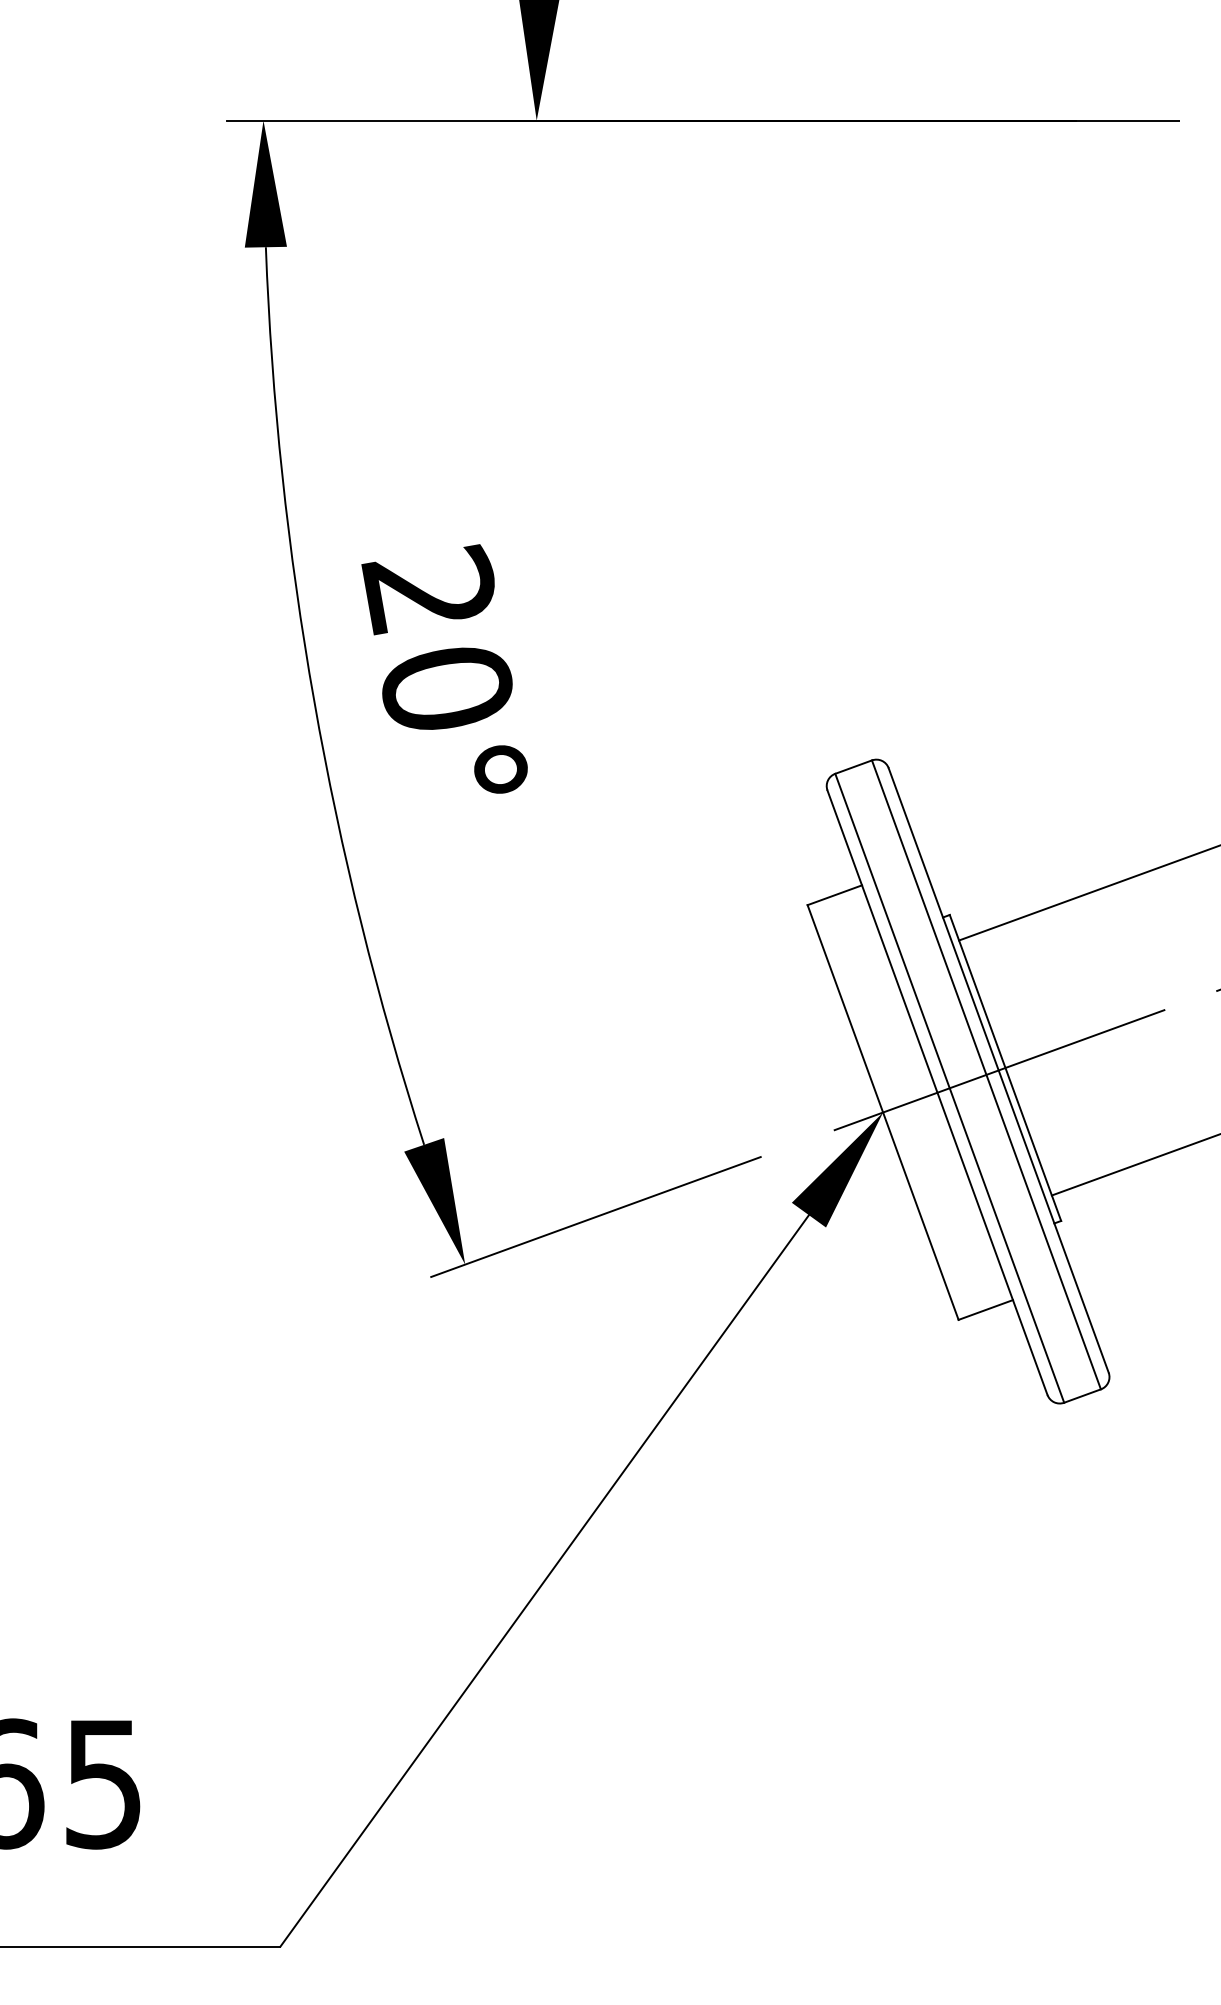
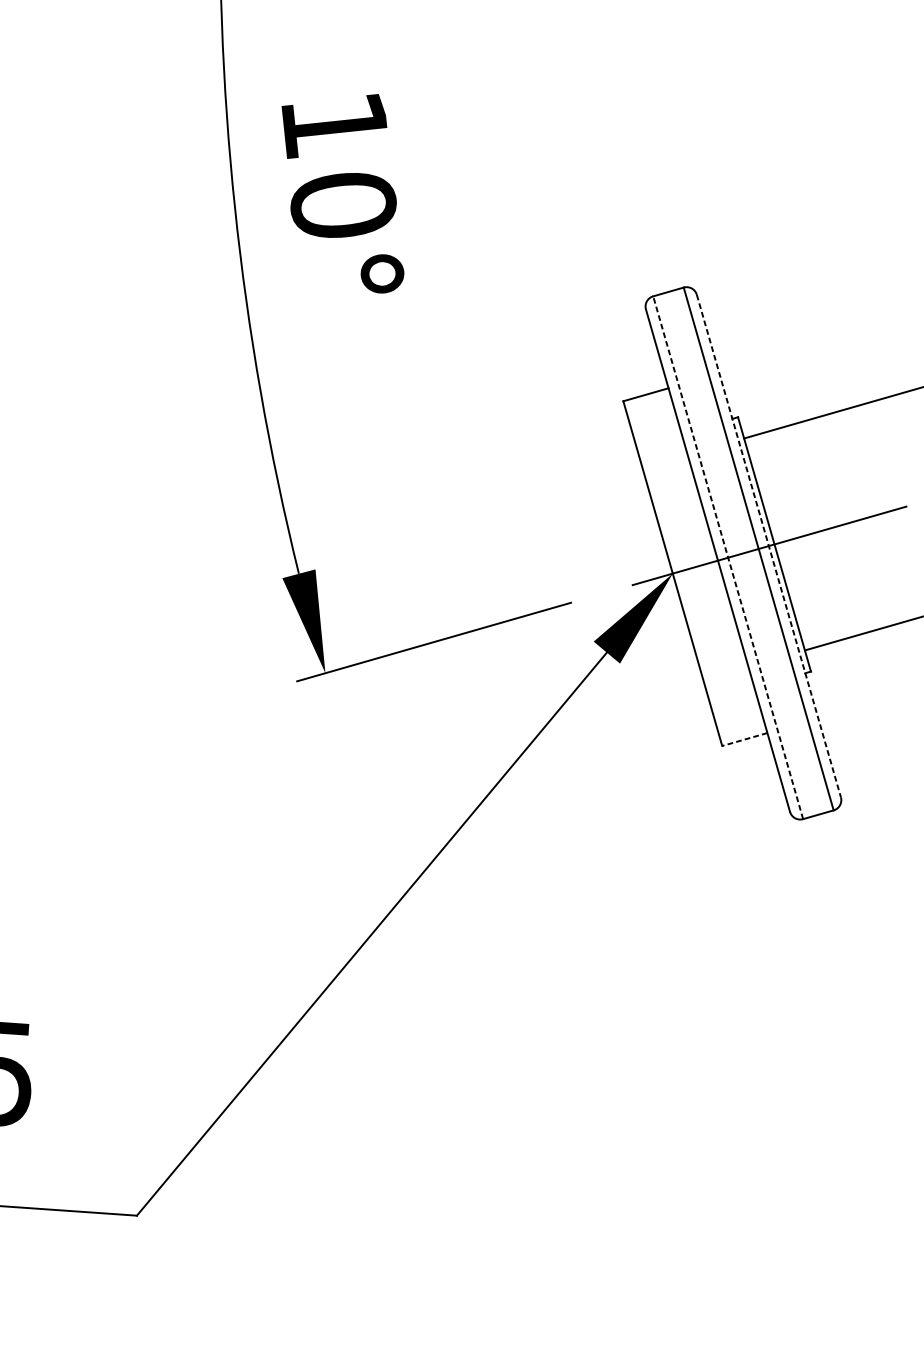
text: (427, 590) -> (333, 124), 20° -> 10°
line: (998, 1070) -> (768, 546), solid -> dashed
line: (949, 1088) -> (727, 557), solid -> dashed
line: (985, 1310) -> (744, 739), solid -> dashed

